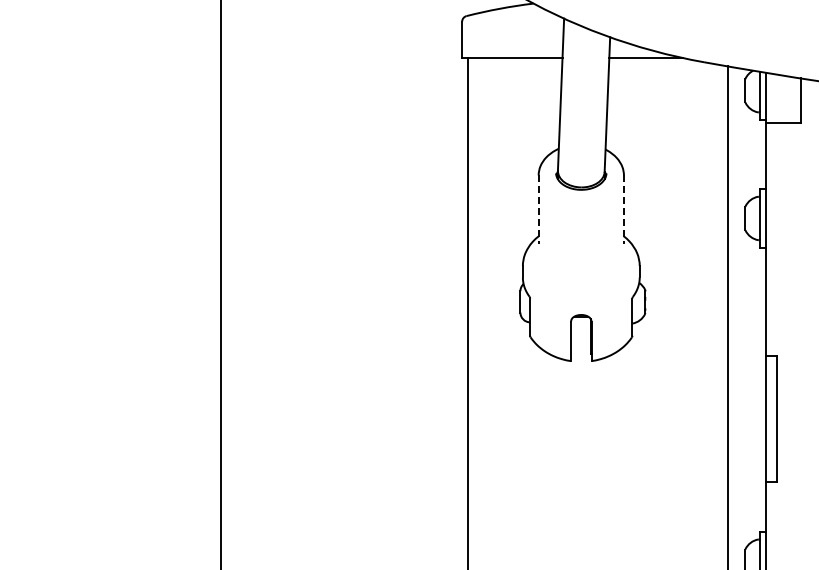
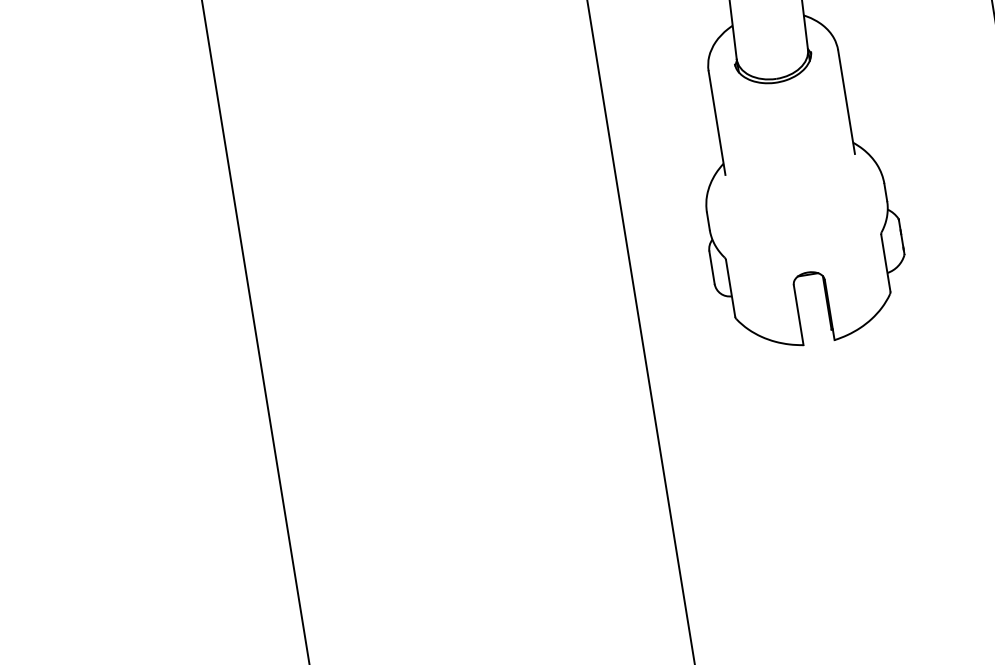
line: (538, 210) -> (717, 124), dashed -> solid
line: (623, 210) -> (846, 103), dashed -> solid

